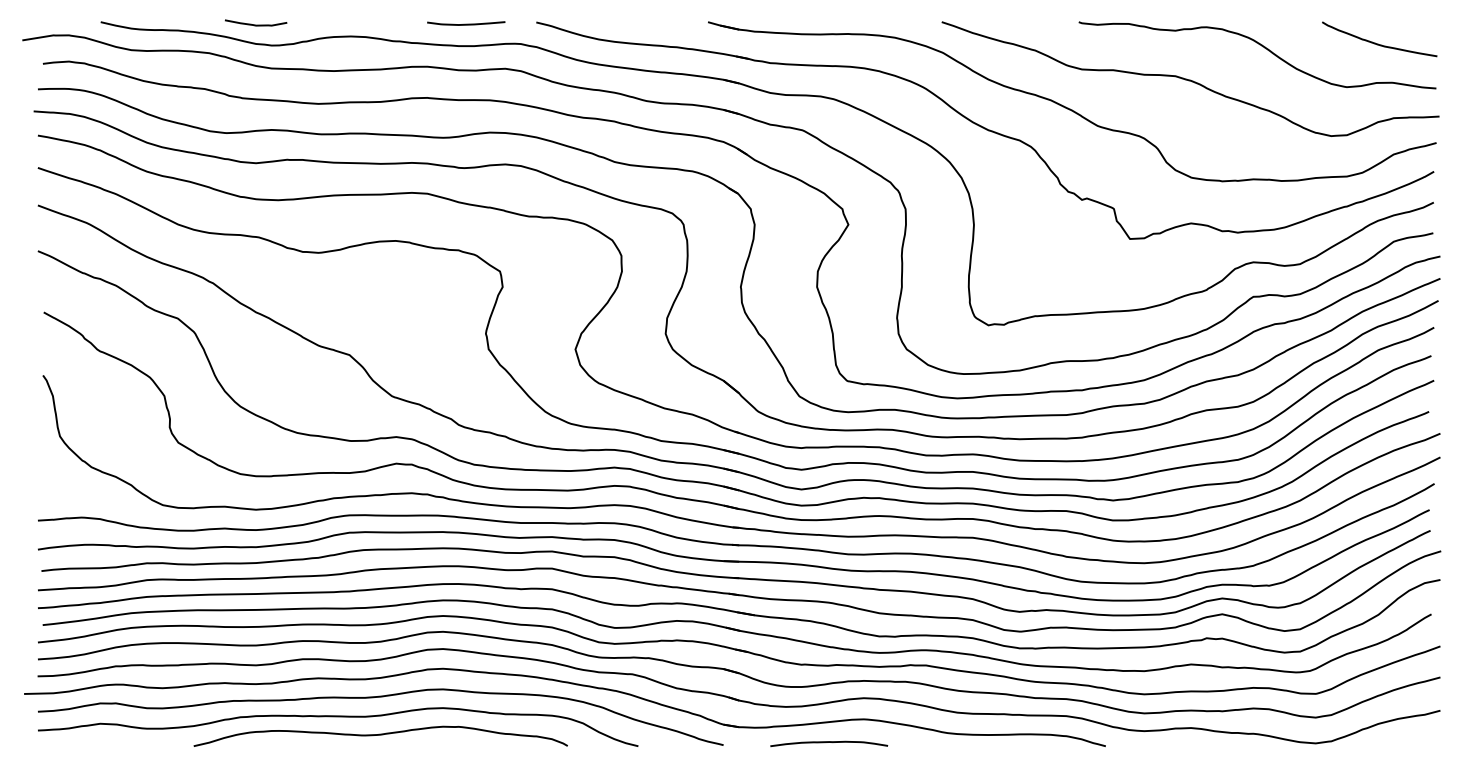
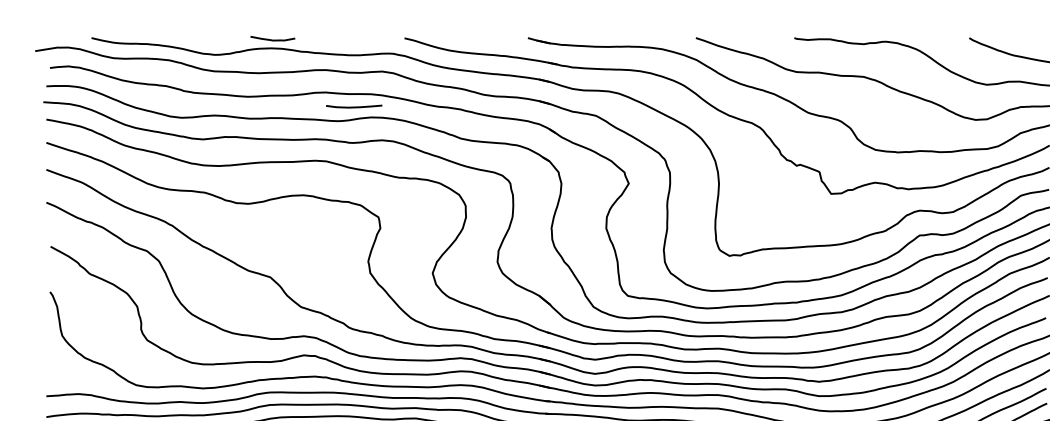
curve: (466, 23) -> (354, 106), moved
curve: (256, 24) -> (273, 39), moved

